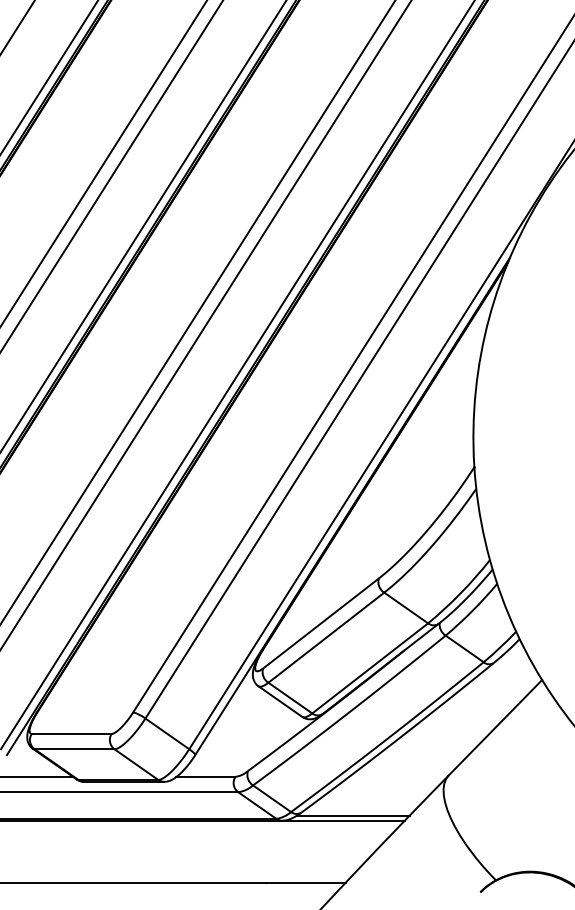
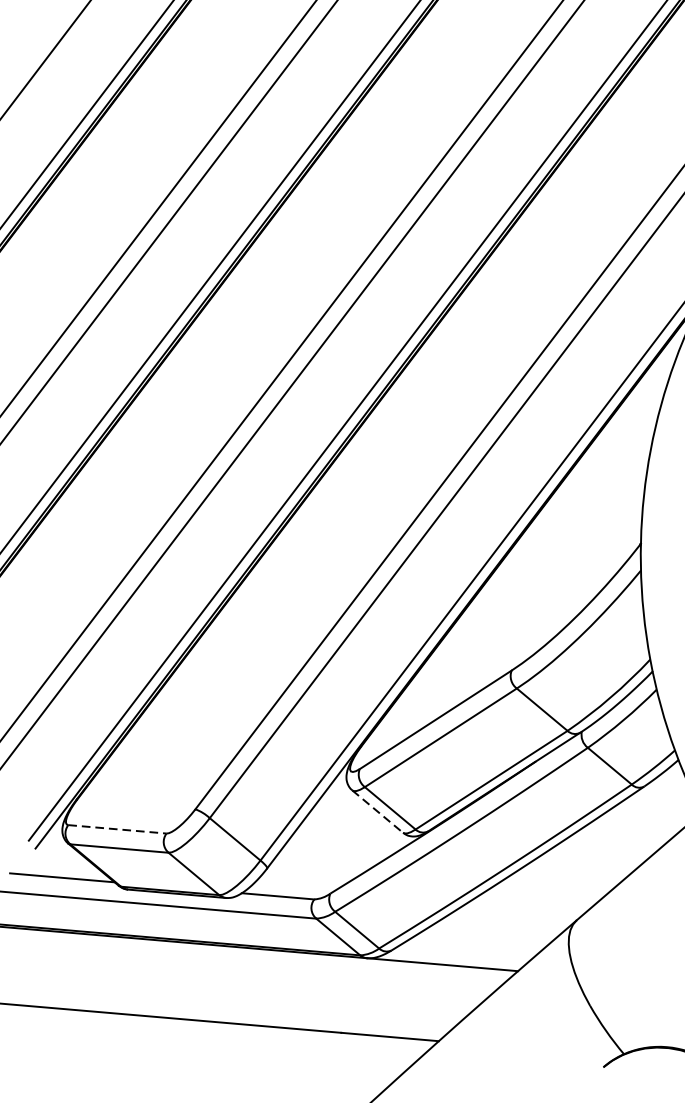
line: (280, 701) -> (377, 811), solid -> dashed
line: (71, 733) -> (117, 828), solid -> dashed
line: (352, 815) -> (454, 959), removed

